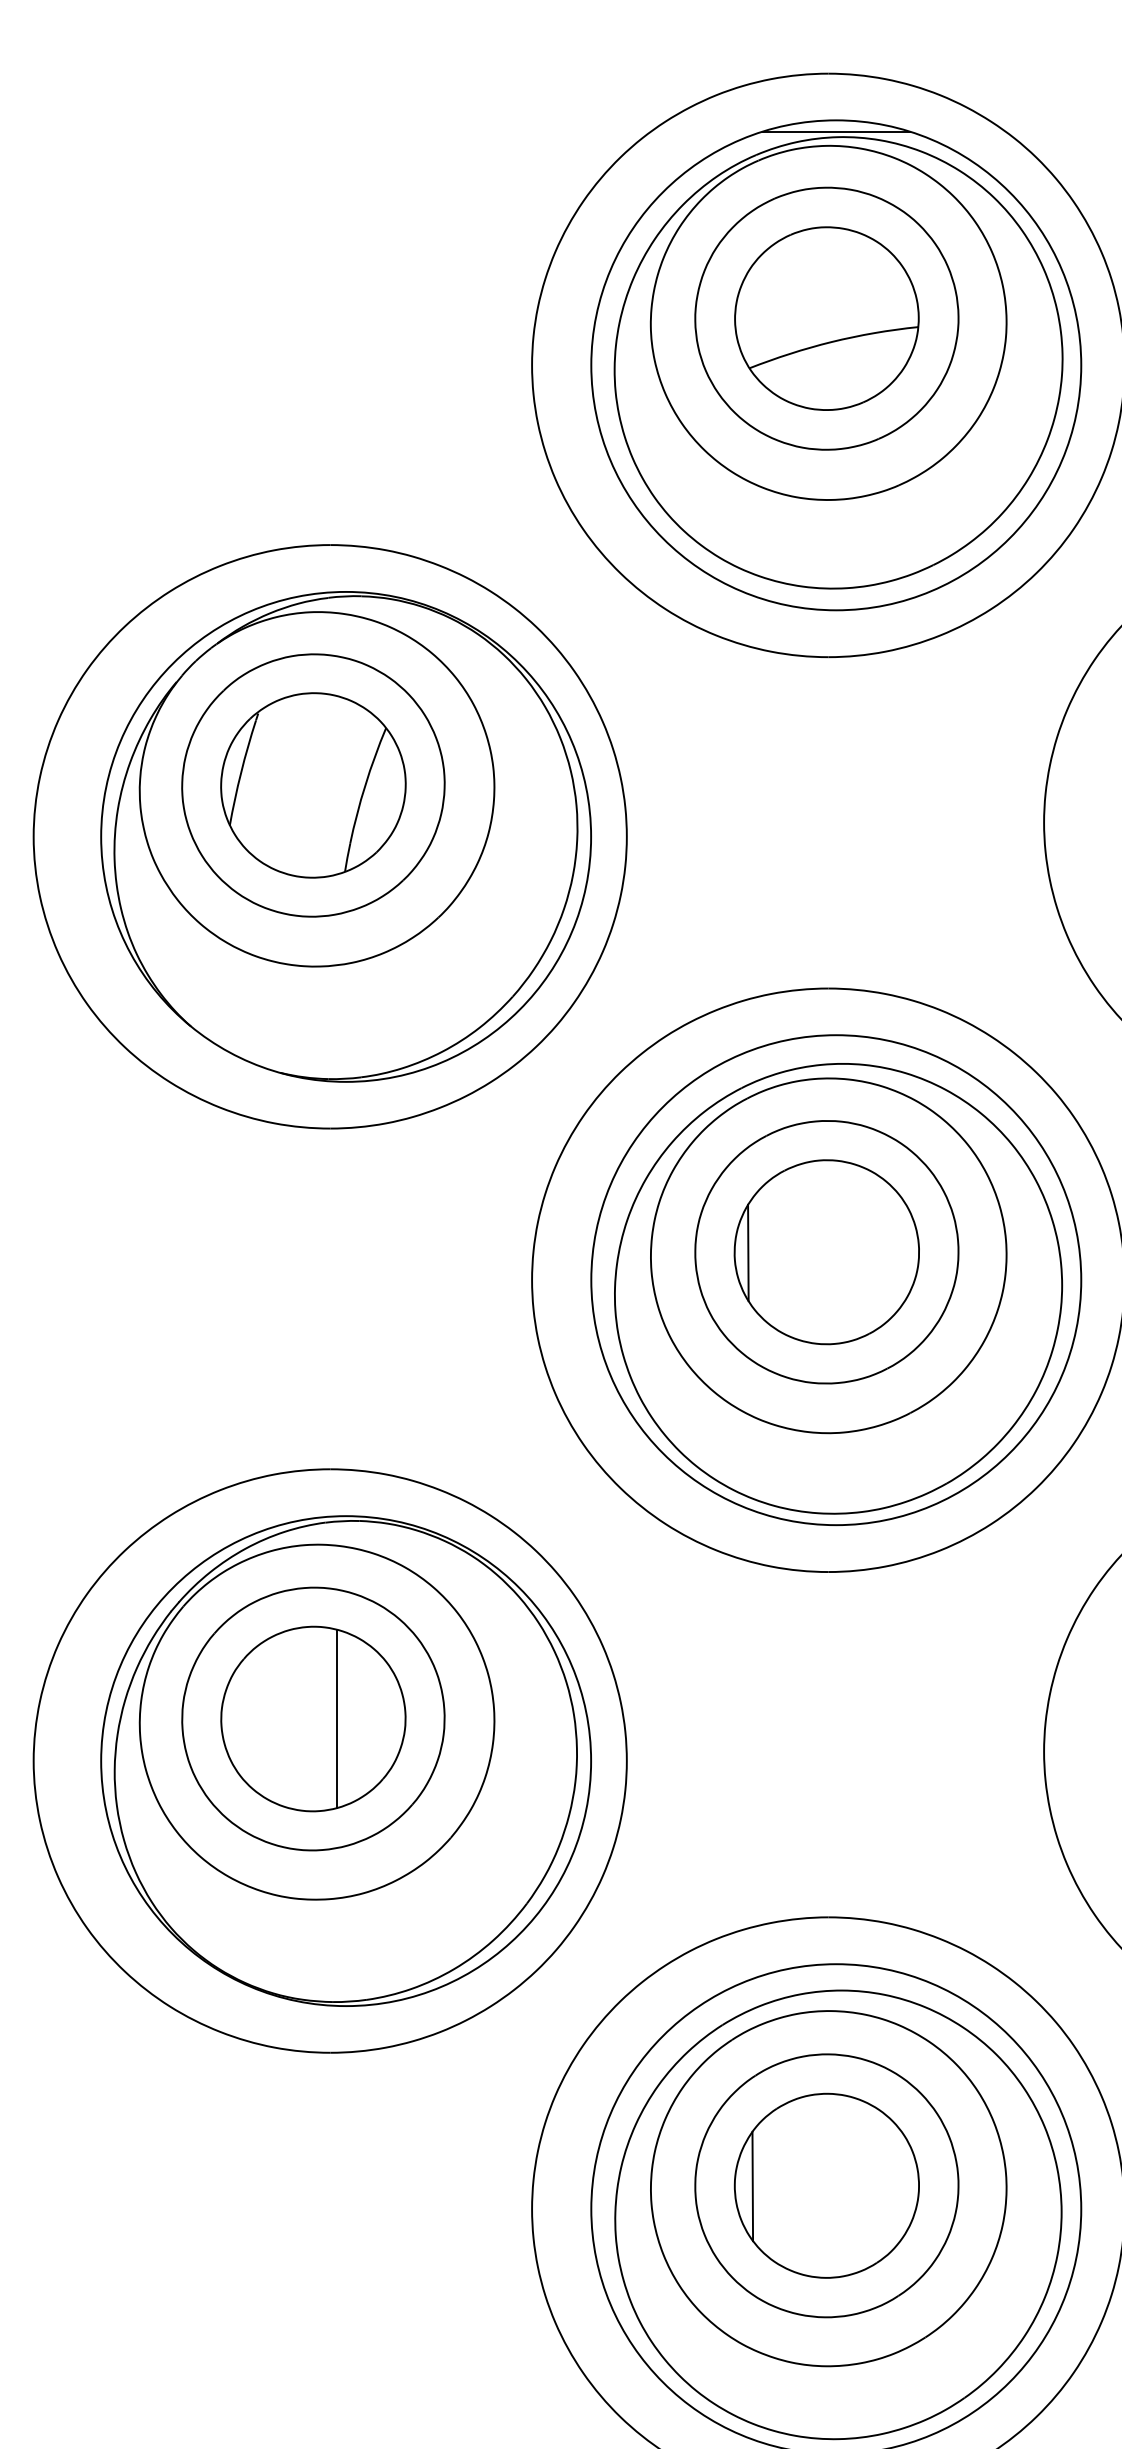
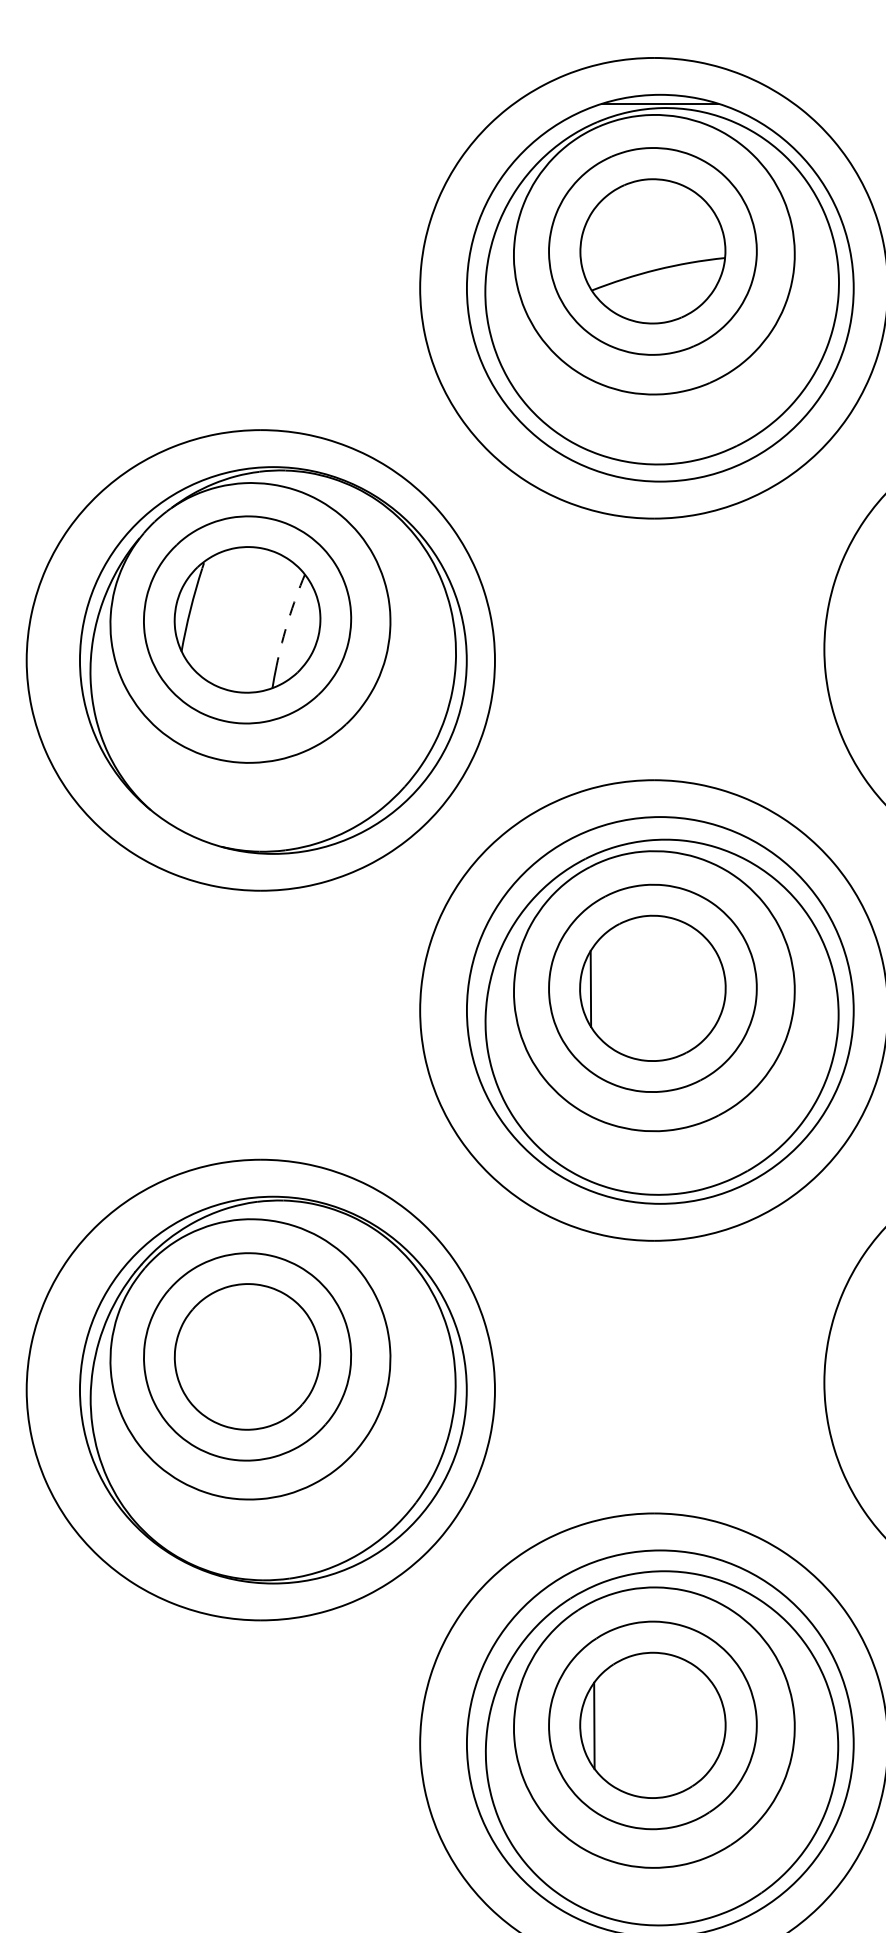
arc: (365, 784) -> (288, 619), solid -> dashed
line: (336, 1718) -> (265, 1356), removed

